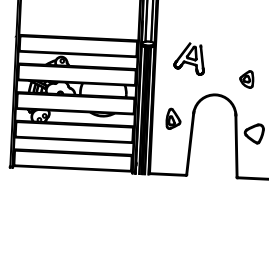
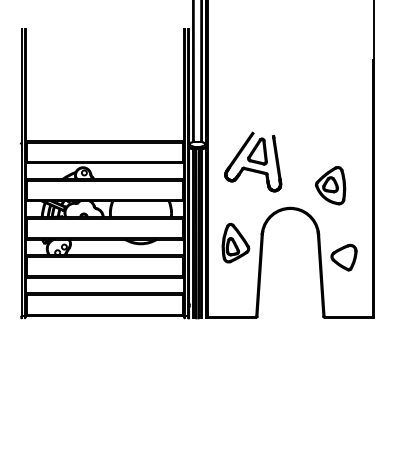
part: (189, 58) -> (253, 161), size x1.43
part: (246, 79) -> (330, 185), size x1.67
part: (173, 118) -> (235, 242), size x1.43

